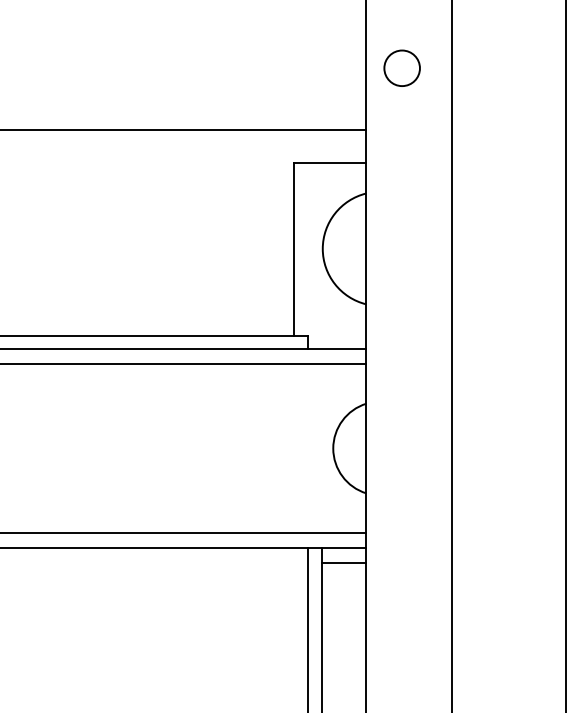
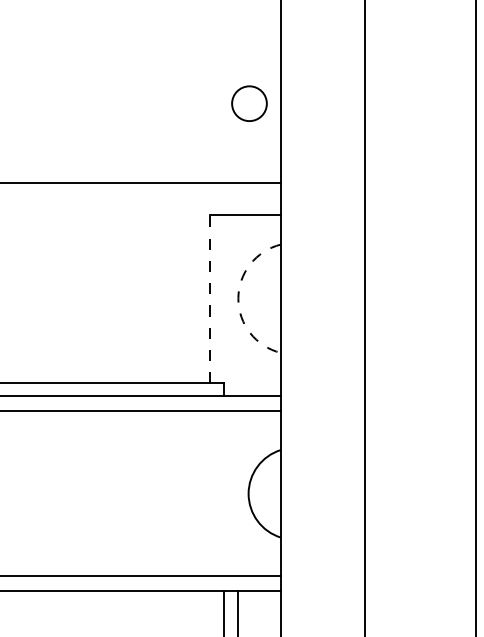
circle: (401, 67) -> (248, 102), moved
line: (294, 248) -> (210, 298), solid -> dashed
arc: (322, 248) -> (238, 298), solid -> dashed
line: (344, 562) -> (259, 605), removed

